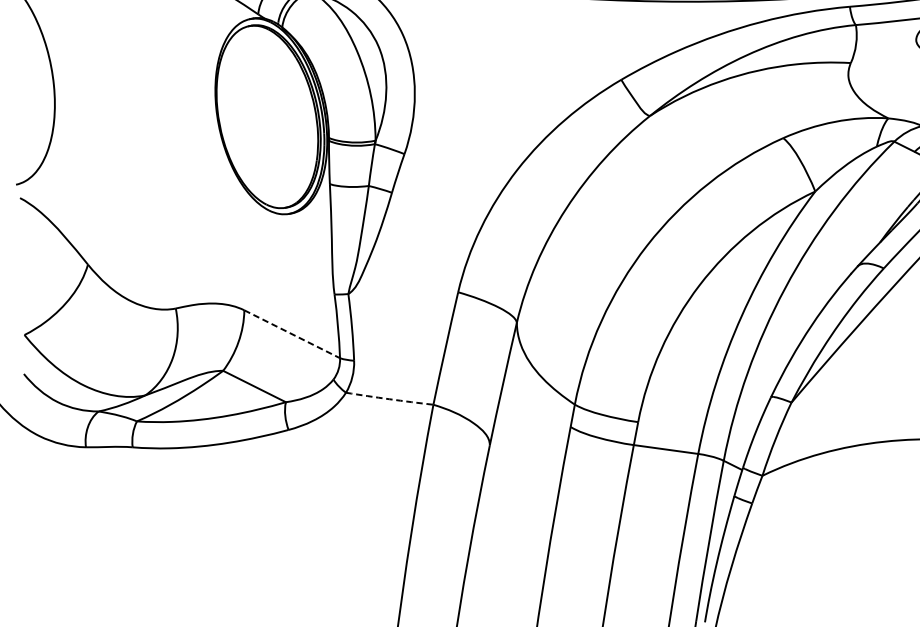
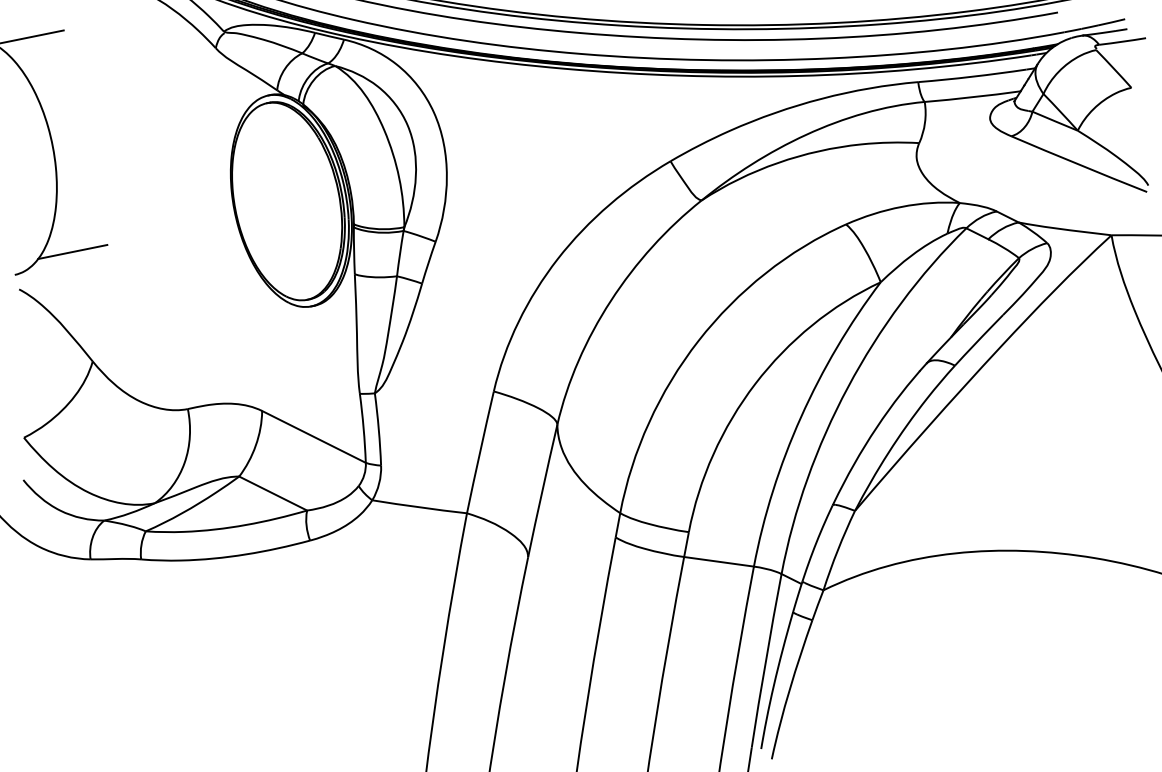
line: (69, 164) -> (72, 252), added
line: (292, 333) -> (314, 436), dashed -> solid
arc: (389, 399) -> (419, 507), dashed -> solid

